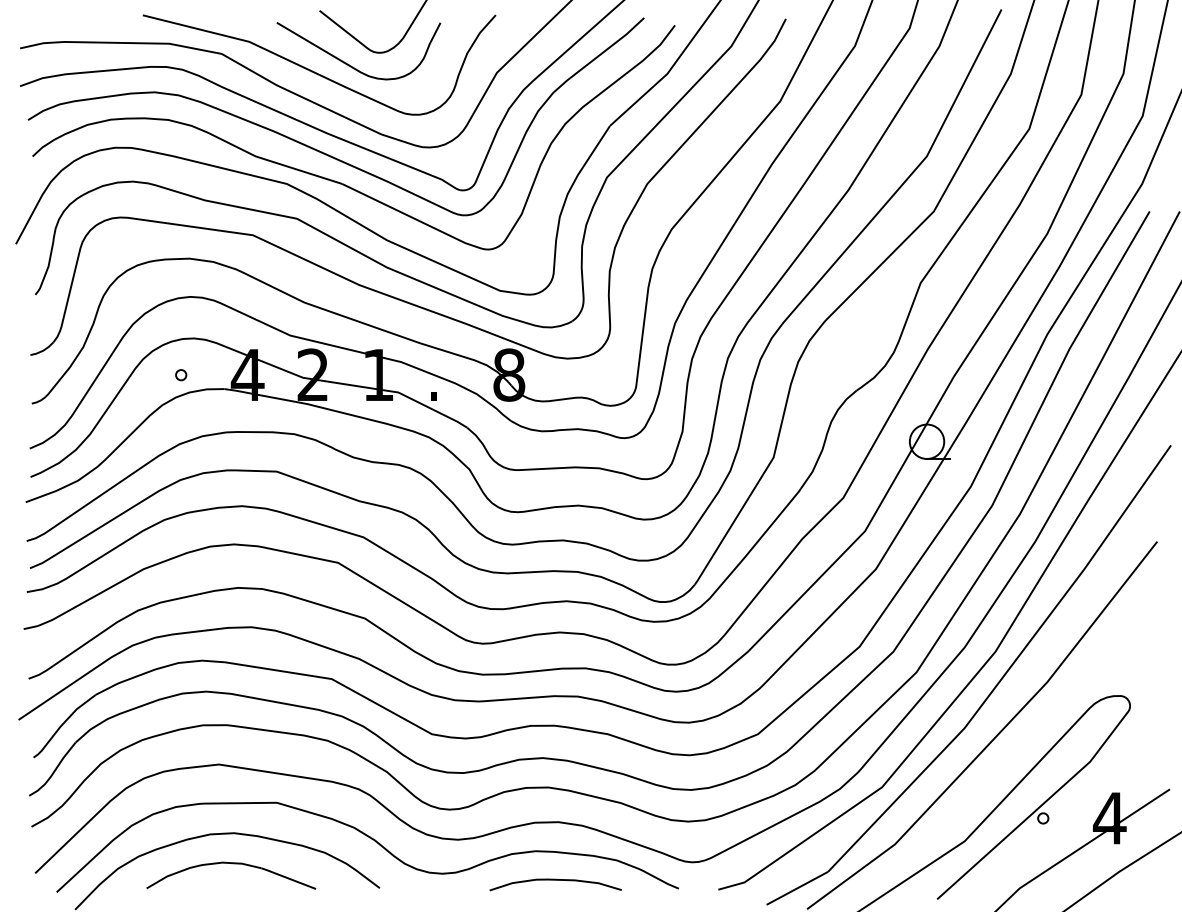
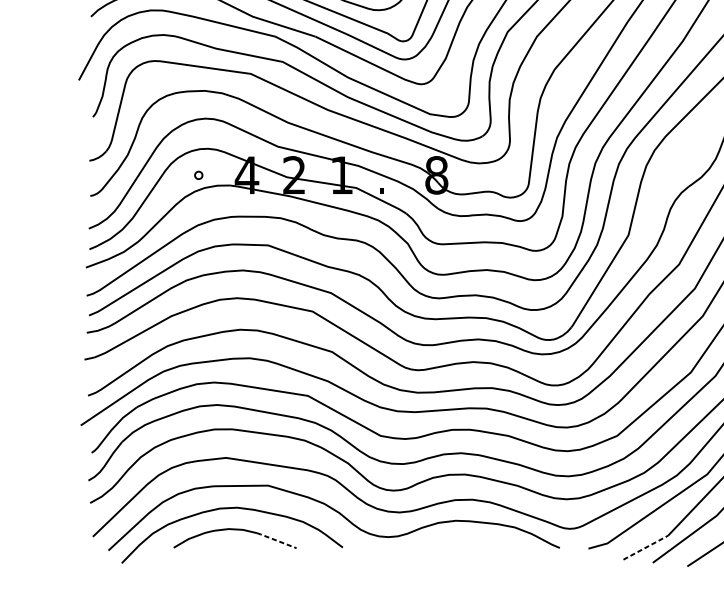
line: (288, 878) -> (276, 540), solid -> dashed
curve: (555, 880) -> (470, 542), removed
line: (797, 888) -> (645, 547), solid -> dashed

